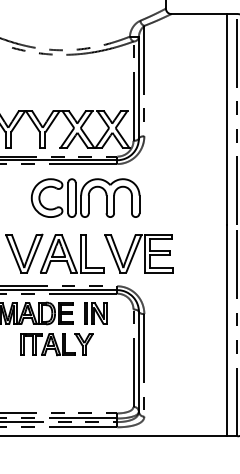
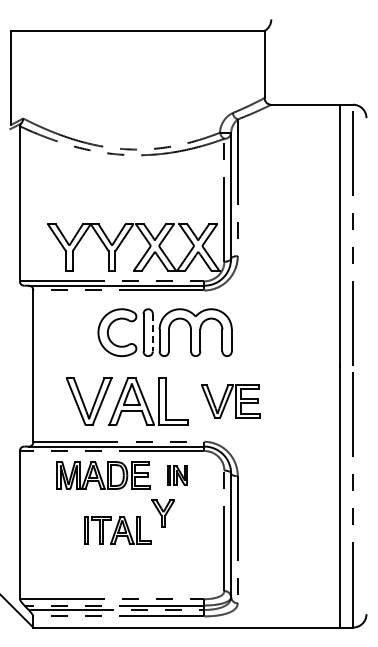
line: (75, 197) -> (152, 332), solid -> dashed
part: (138, 253) -> (230, 401), size x0.7
part: (95, 313) -> (177, 475), size x0.7
part: (47, 344) -> (117, 530), moved

